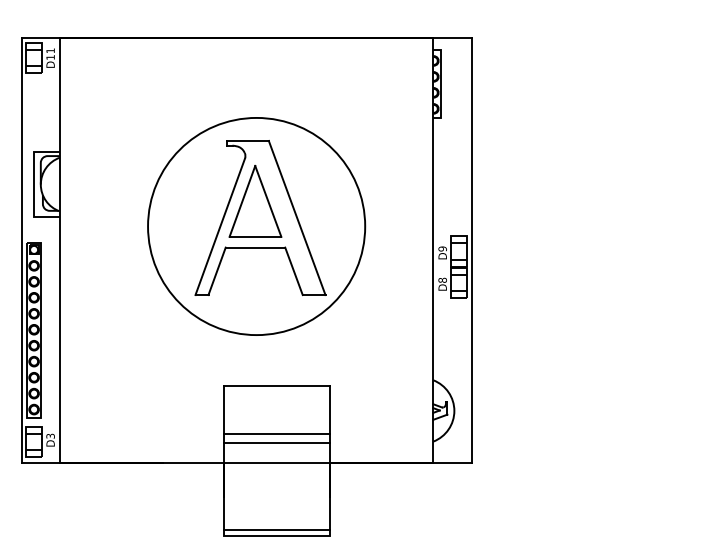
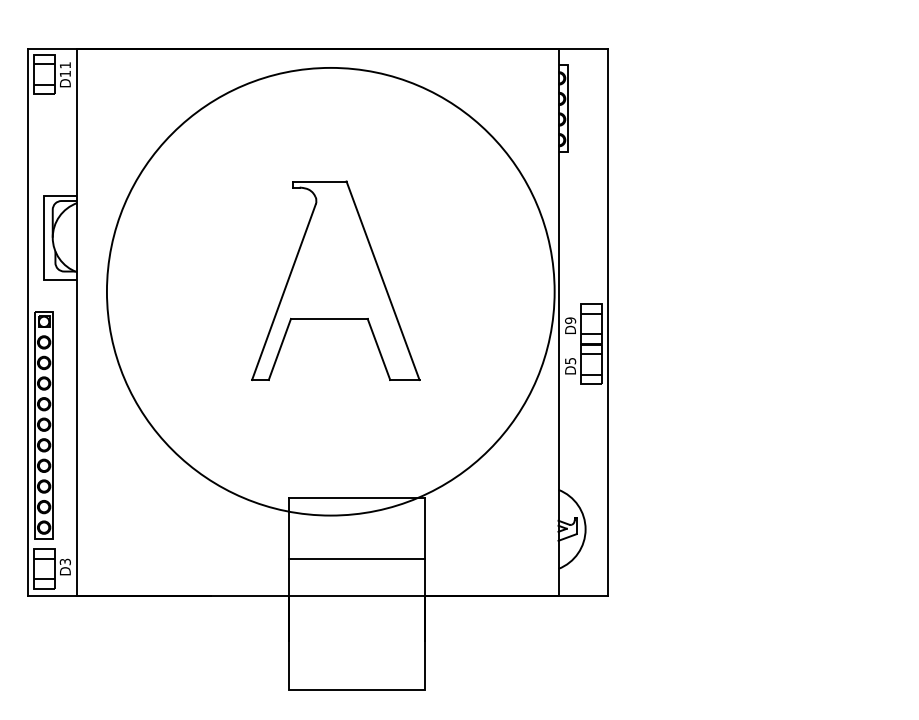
part: (255, 201) -> (329, 259), removed
circle: (256, 226) -> (330, 291), size x1.6
text: (442, 279) -> (570, 360), D8 -> D5
line: (276, 442) -> (356, 570), removed
line: (276, 530) -> (356, 683), removed

